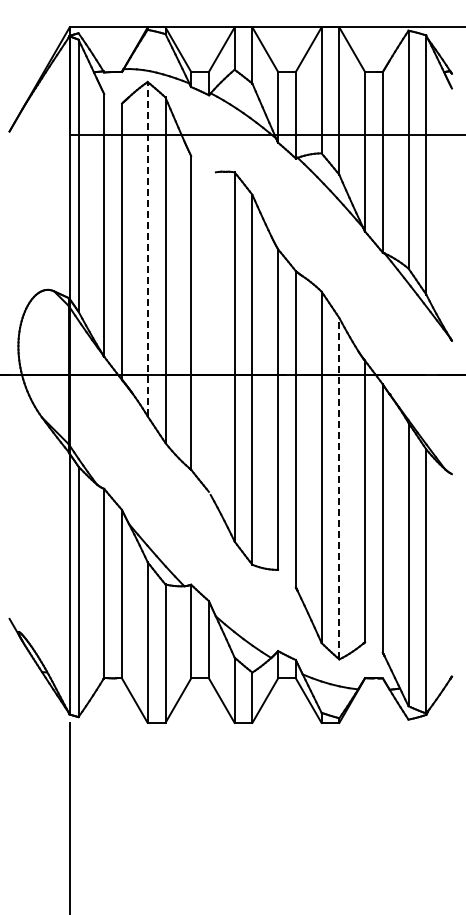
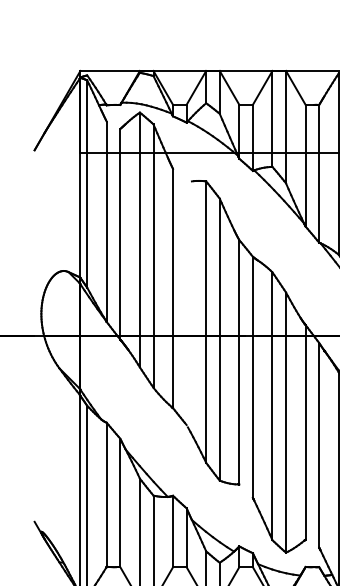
line: (147, 248) -> (139, 239), dashed -> solid
line: (339, 488) -> (286, 422), dashed -> solid

